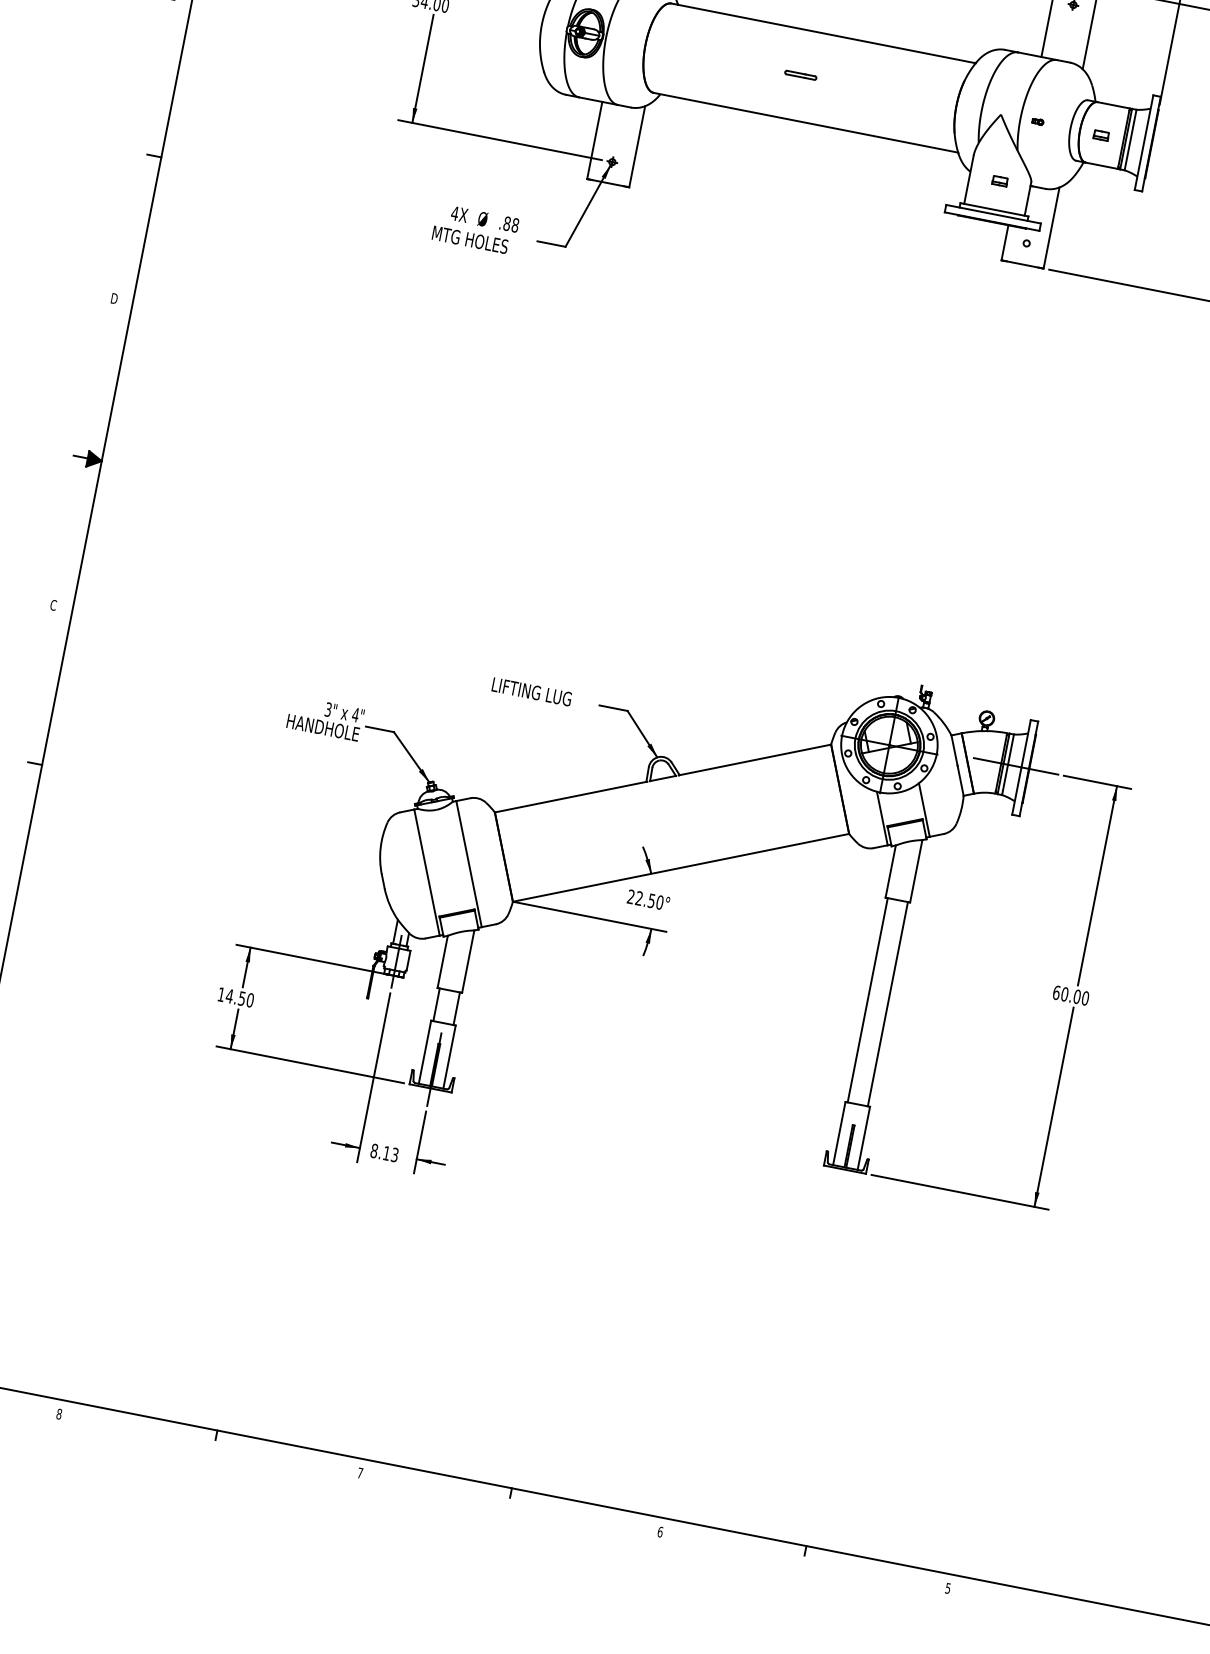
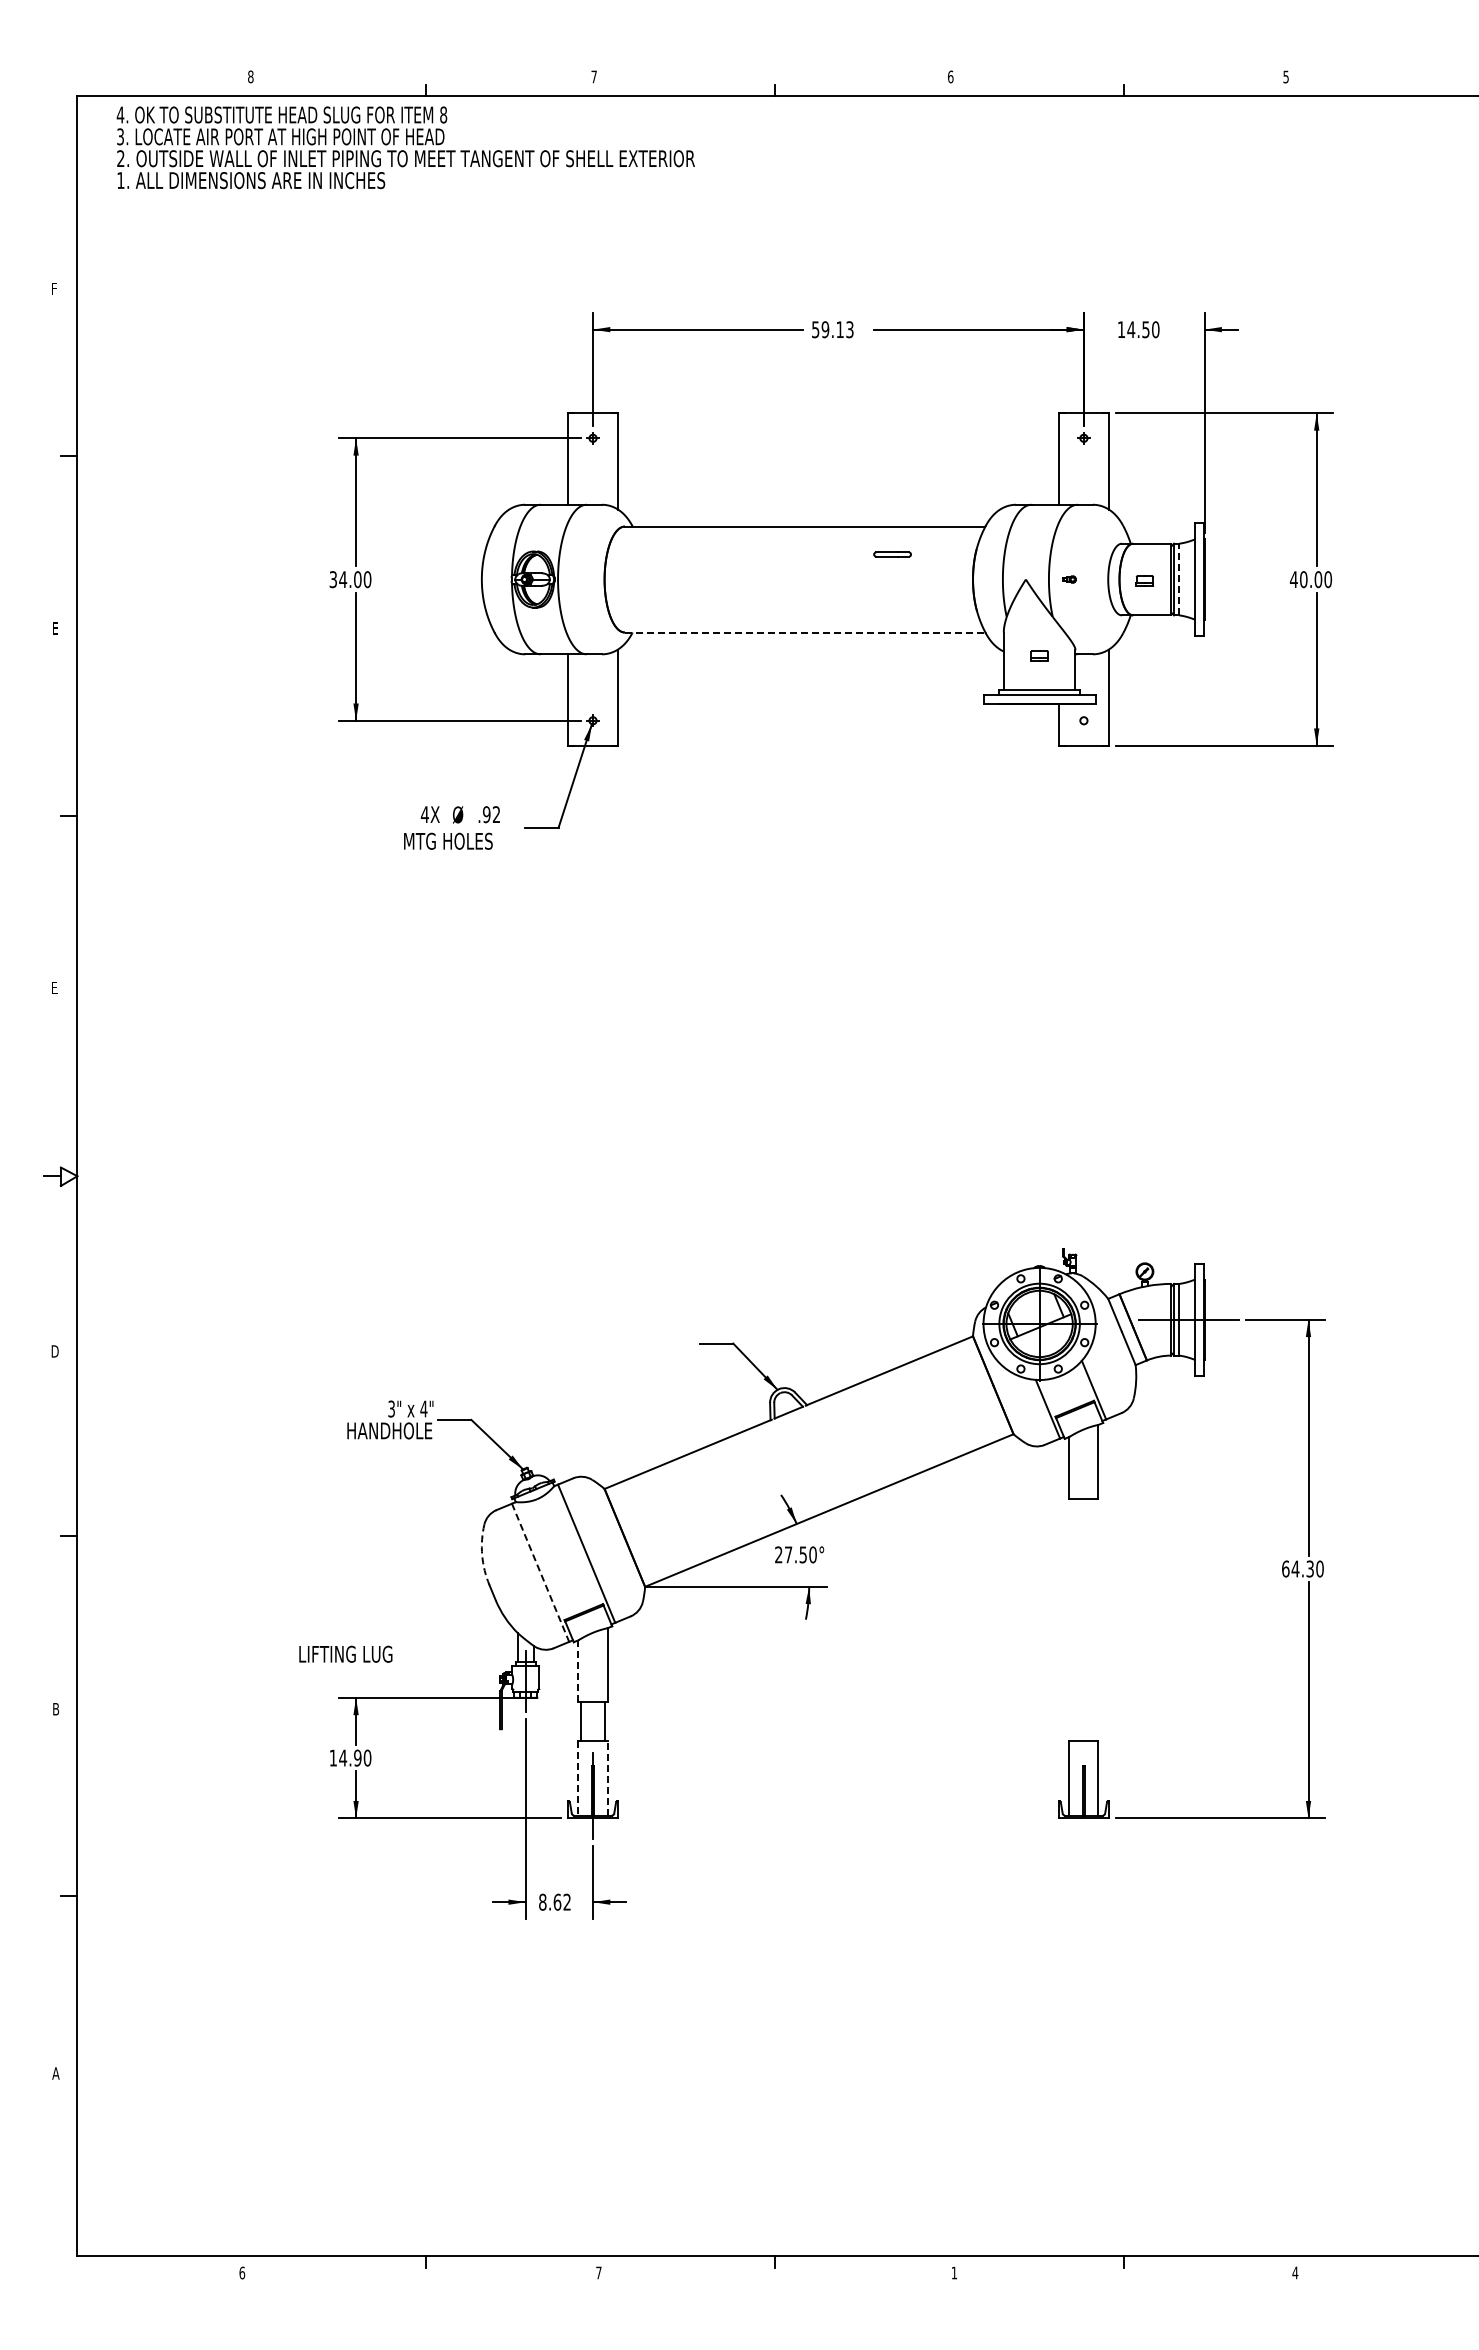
part: (800, 75) -> (892, 554), moved
line: (806, 122) -> (805, 632), solid -> dashed
line: (1130, 140) -> (1179, 579), solid -> dashed
text: (511, 224) -> (491, 814), .88 -> .92
text: (114, 298) -> (55, 987), D -> E
fill: (94, 459) -> (68, 1176), removed
text: (53, 605) -> (54, 1351), C -> D
text: (531, 691) -> (345, 1653), moved
arc: (380, 848) -> (482, 1555), solid -> dashed
line: (426, 872) -> (540, 1572), solid -> dashed
text: (639, 898) -> (788, 1554), 22.50° -> 27.50°
line: (442, 962) -> (578, 1671), solid -> dashed
text: (1070, 995) -> (1302, 1568), 60.00 -> 64.30
text: (241, 998) -> (357, 1757), 14.50 -> 14.90
line: (867, 999) -> (1071, 1619), removed
line: (887, 1003) -> (1095, 1619), removed
line: (424, 1052) -> (578, 1778), solid -> dashed
line: (449, 1056) -> (607, 1777), solid -> dashed
text: (390, 1153) -> (561, 1901), 8.13 -> 8.62
text: (59, 1413) -> (242, 2272), 8 -> 6
text: (660, 1531) -> (954, 2272), 6 -> 1
text: (948, 1588) -> (1295, 2272), 5 -> 4

